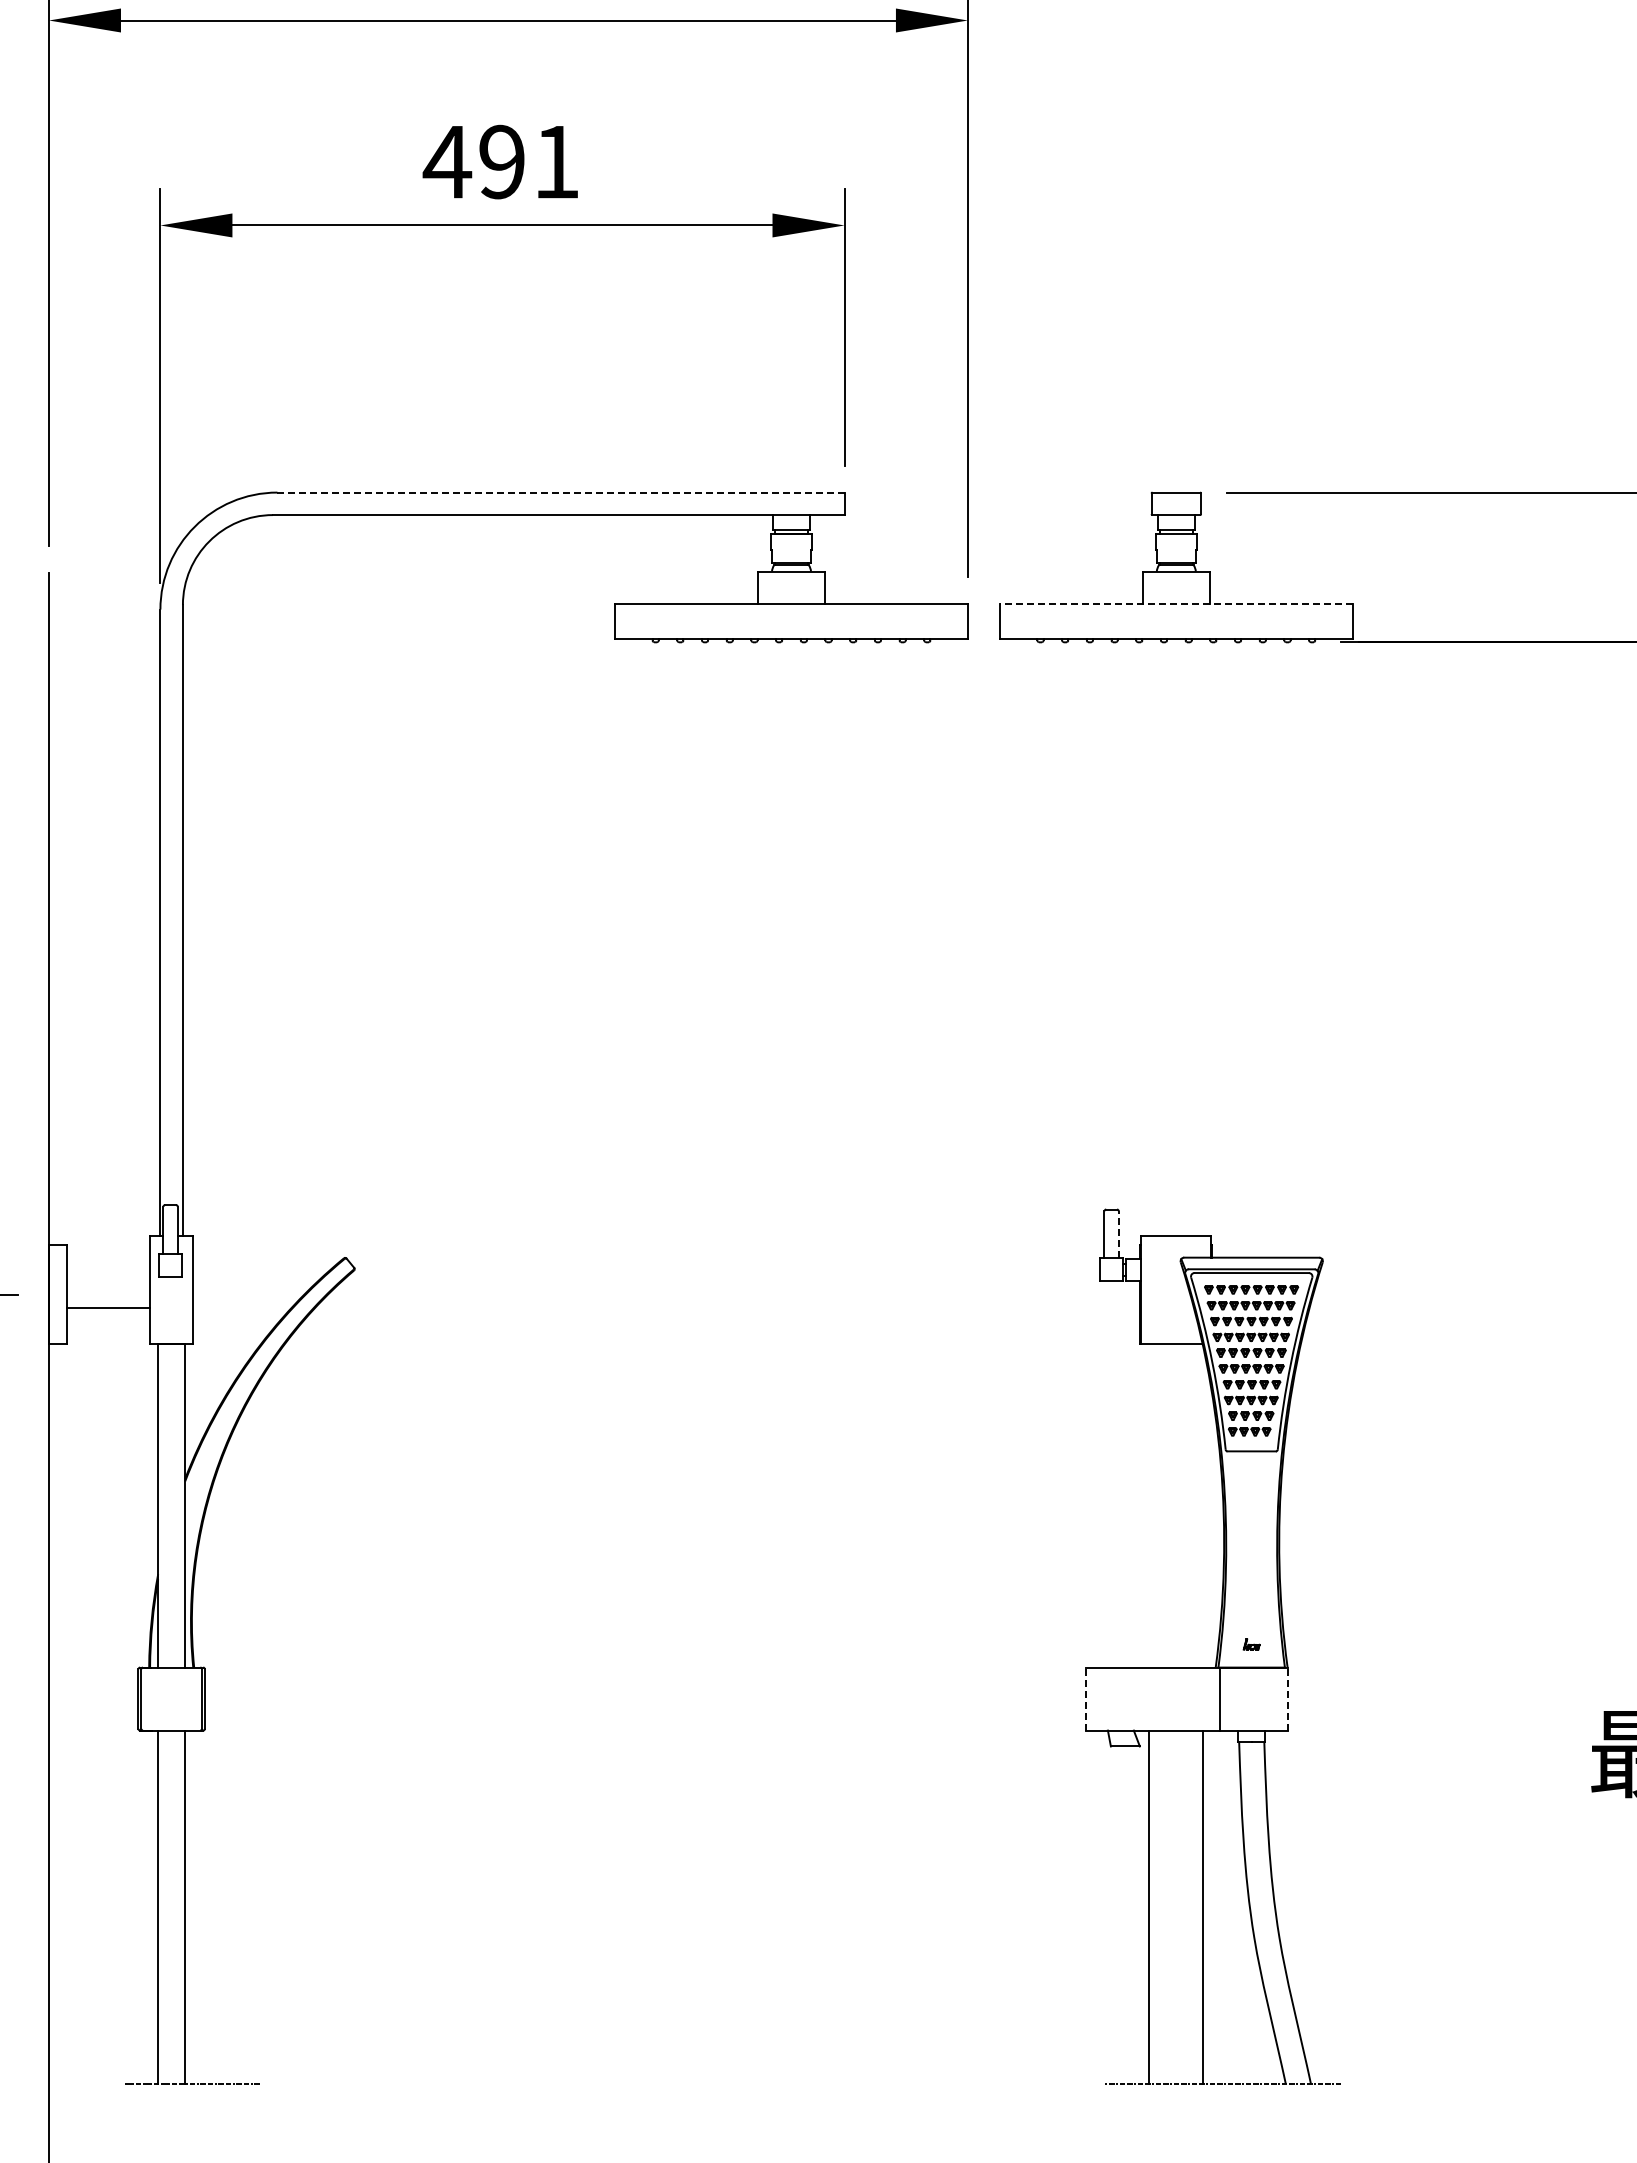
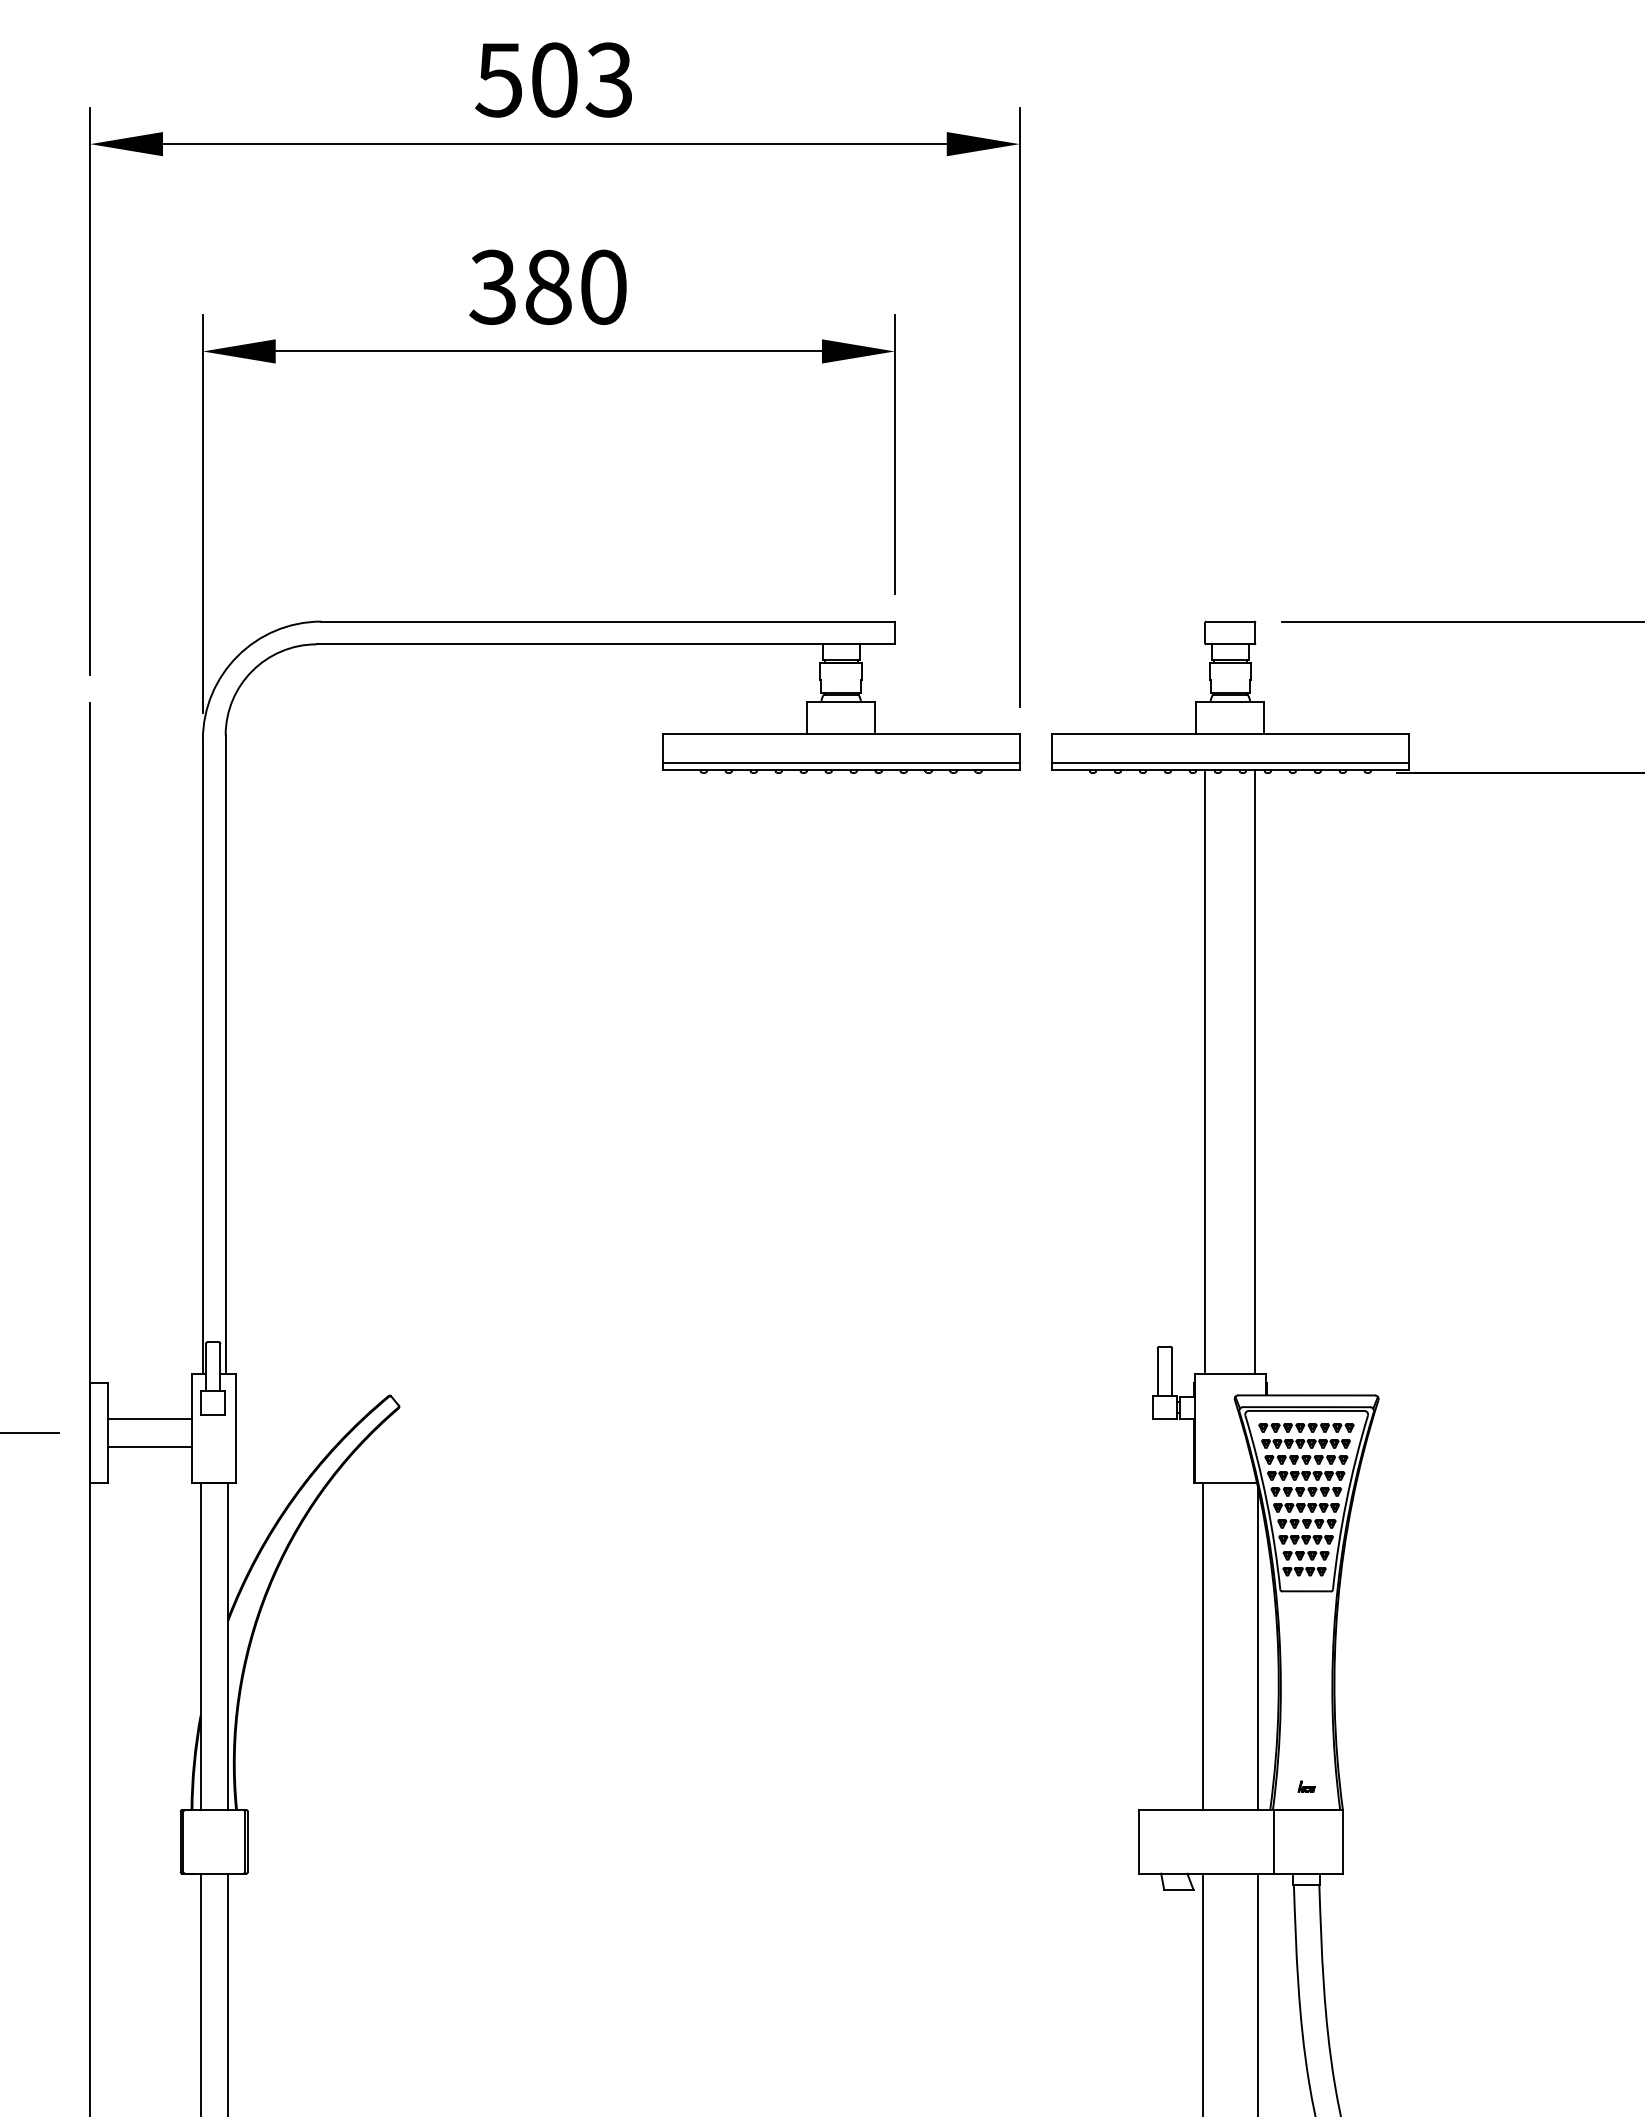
text: (500, 161) -> (546, 286), 491 -> 380
line: (560, 492) -> (607, 621), dashed -> solid
line: (1175, 604) -> (1229, 734), dashed -> solid
line: (791, 632) -> (841, 763), added
line: (1175, 632) -> (1229, 763), added
line: (1151, 937) -> (1205, 1071), added
line: (1201, 937) -> (1255, 1071), added
line: (1118, 1234) -> (1171, 1371), dashed -> solid
line: (108, 1281) -> (150, 1419), added
line: (1149, 1505) -> (1203, 1646), added
line: (1203, 1507) -> (1257, 1648), added
line: (1086, 1699) -> (1139, 1842), dashed -> solid
line: (1287, 1699) -> (1342, 1842), dashed -> solid

